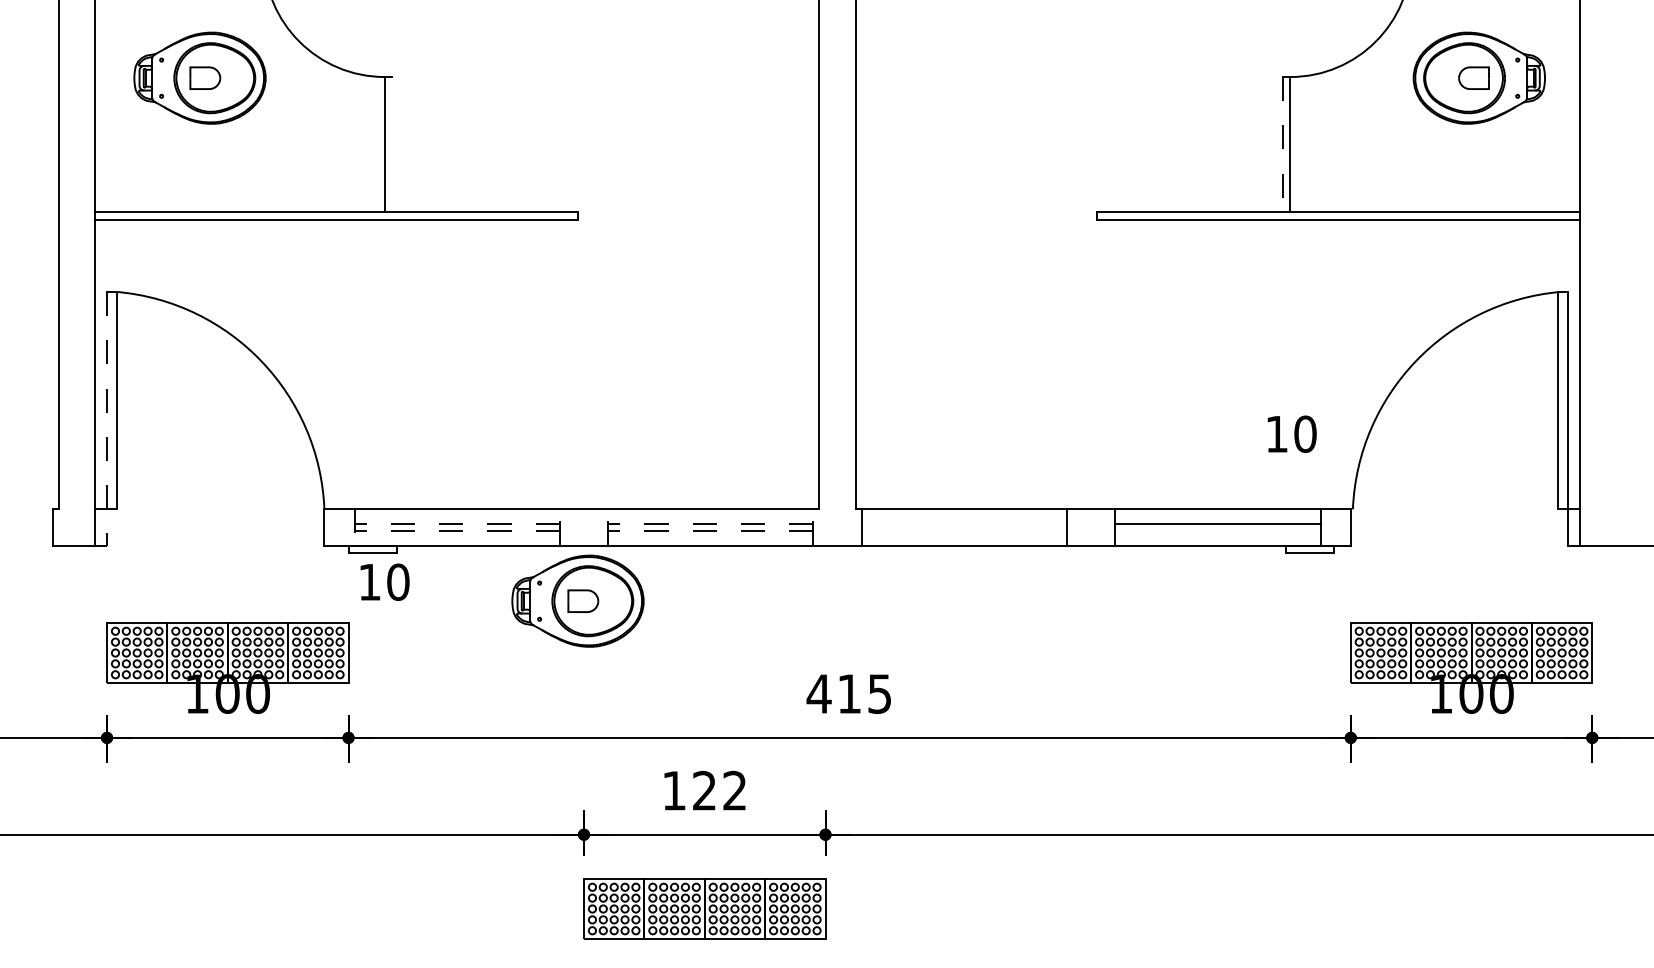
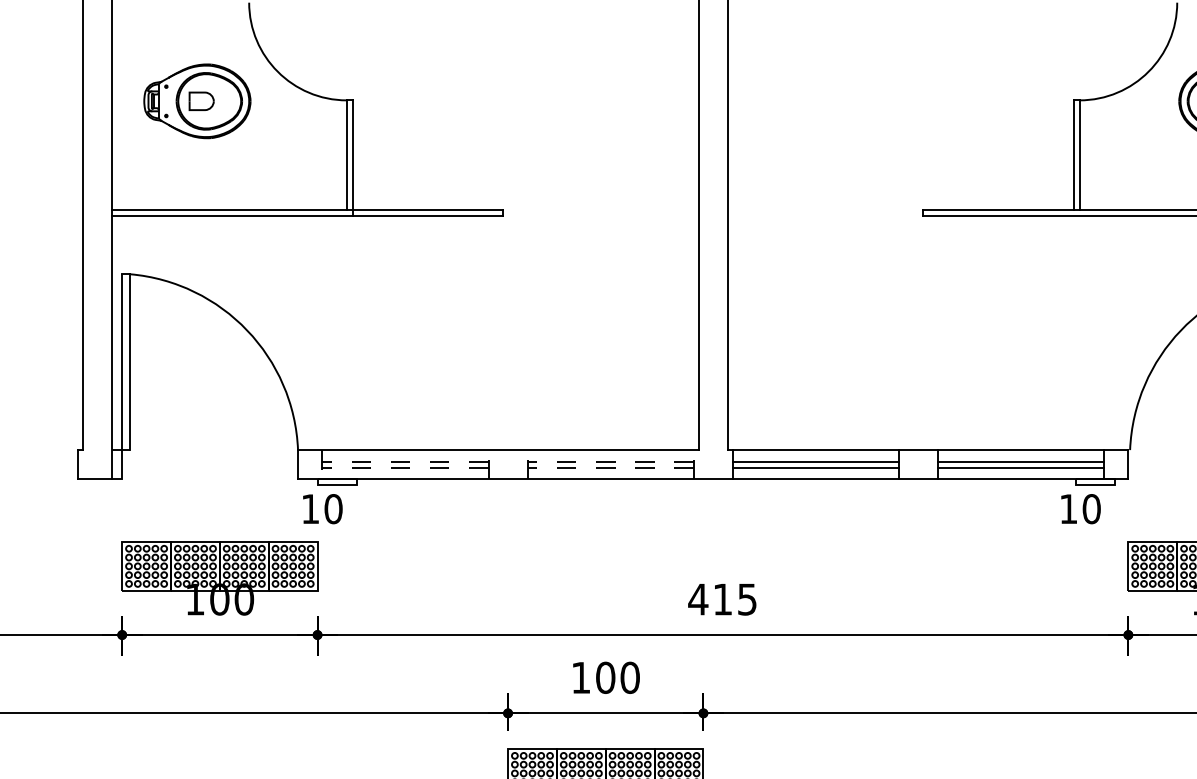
line: (1283, 144) -> (1073, 154), dashed -> solid
line: (392, 148) -> (353, 158), added
line: (107, 425) -> (122, 382), dashed -> solid
text: (1291, 433) -> (1080, 508), moved
line: (964, 523) -> (815, 461), added
line: (964, 531) -> (815, 468), added
line: (1217, 531) -> (1020, 468), added
text: (384, 581) -> (322, 508), moved
part: (577, 600) -> (502, 523), removed
text: (719, 790) -> (617, 677), 122 -> 100

